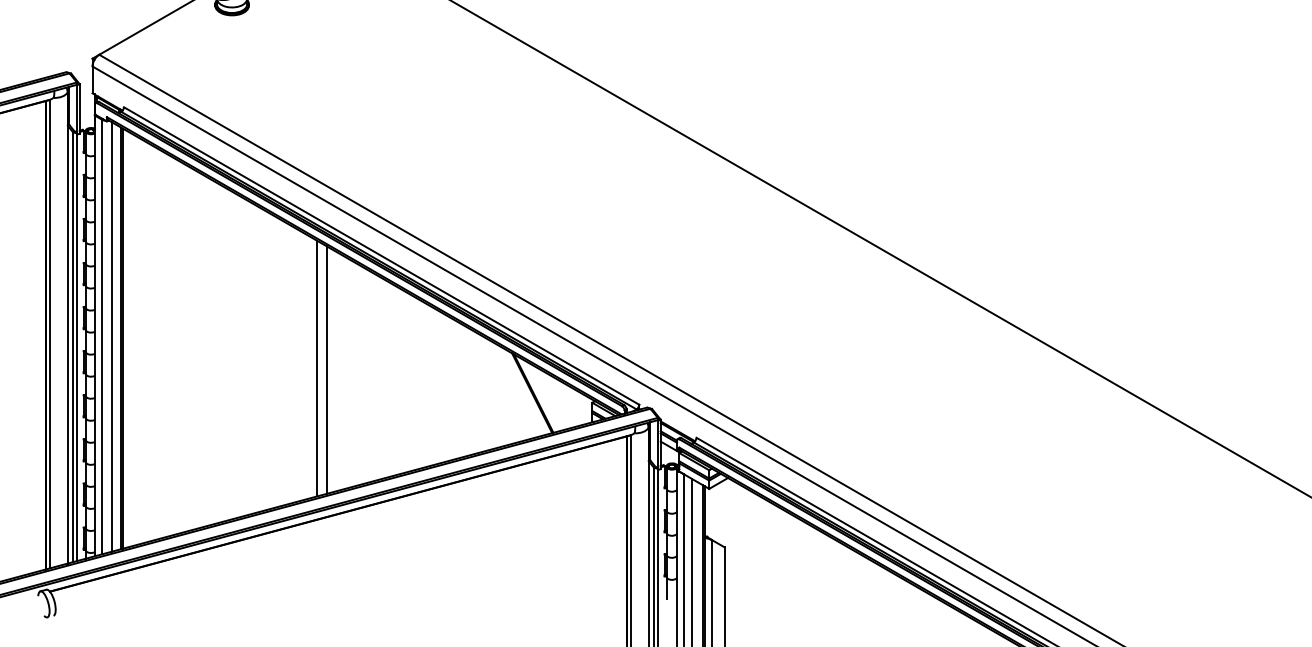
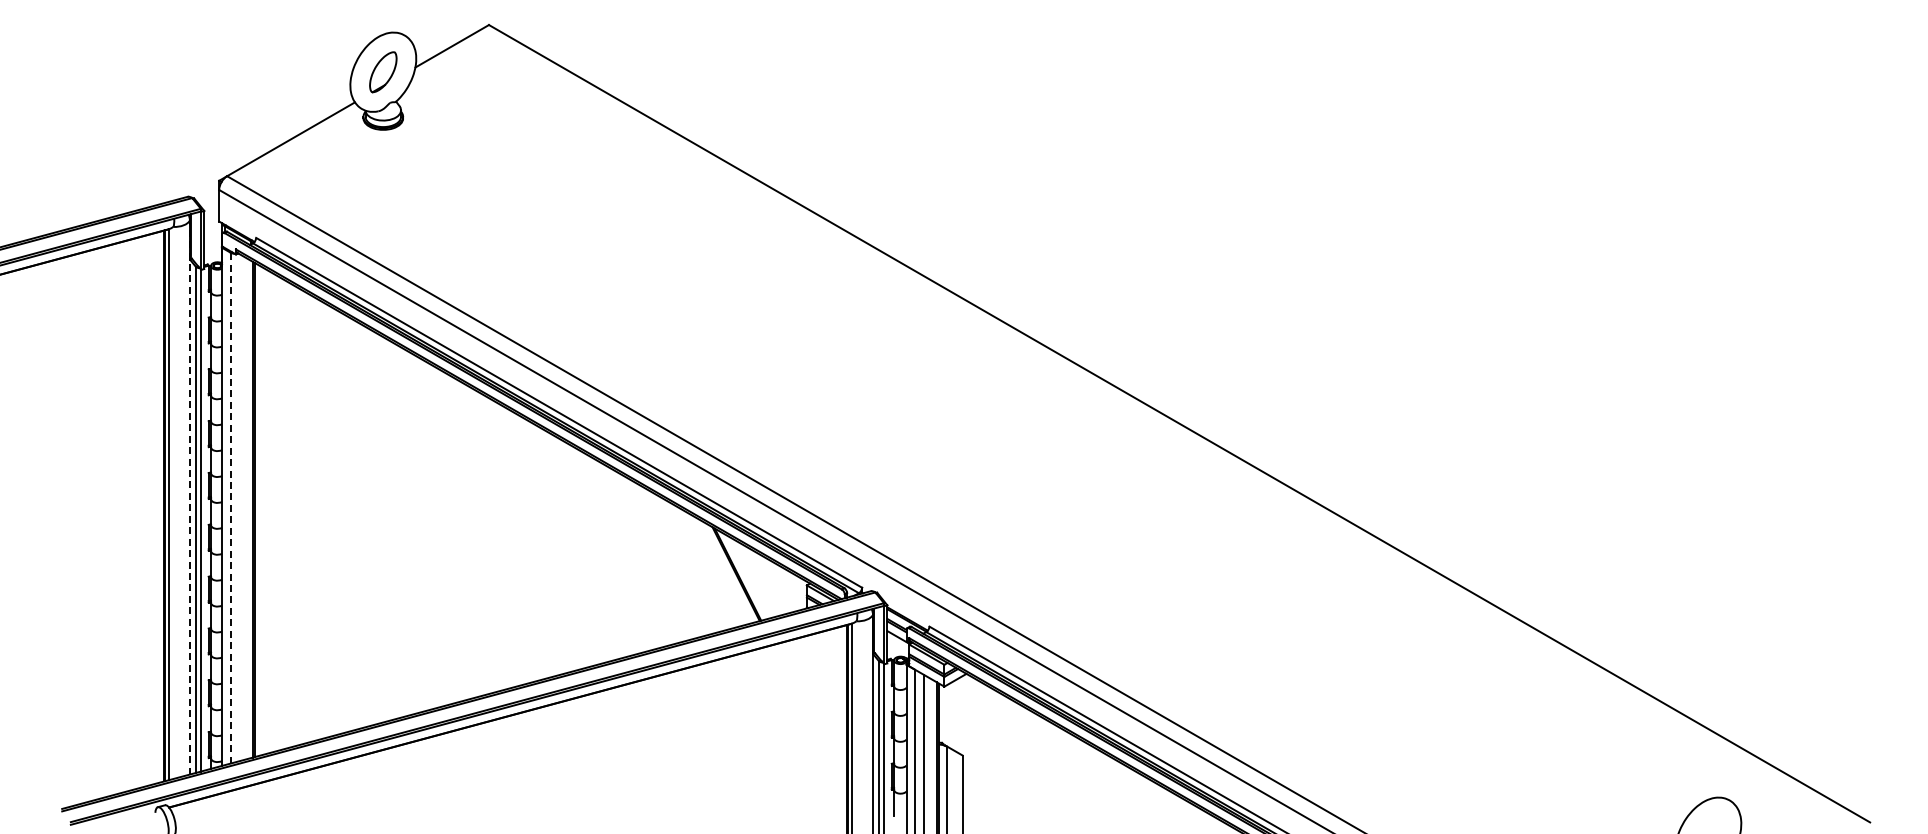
line: (67, 328) -> (189, 497), solid -> dashed
line: (102, 336) -> (230, 507), solid -> dashed
line: (111, 336) -> (241, 507), removed
line: (317, 367) -> (483, 544), removed
line: (326, 369) -> (494, 546), removed

